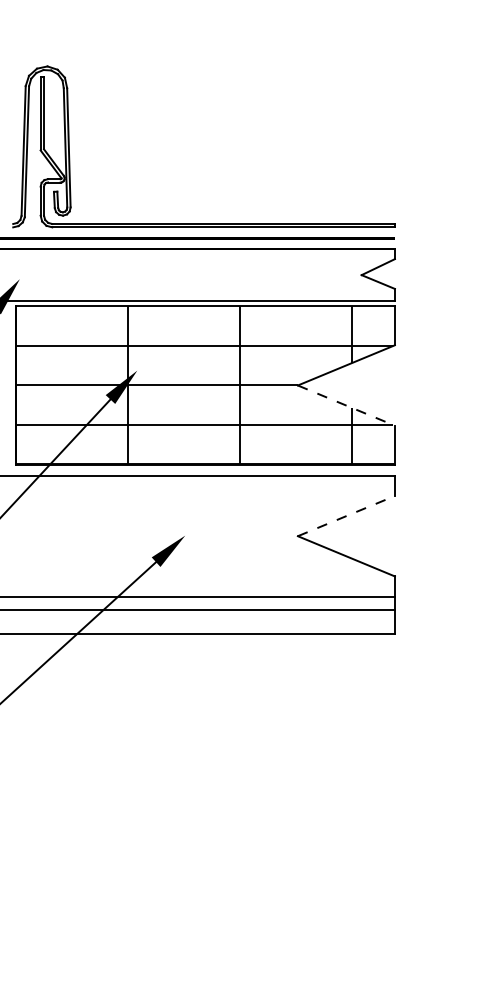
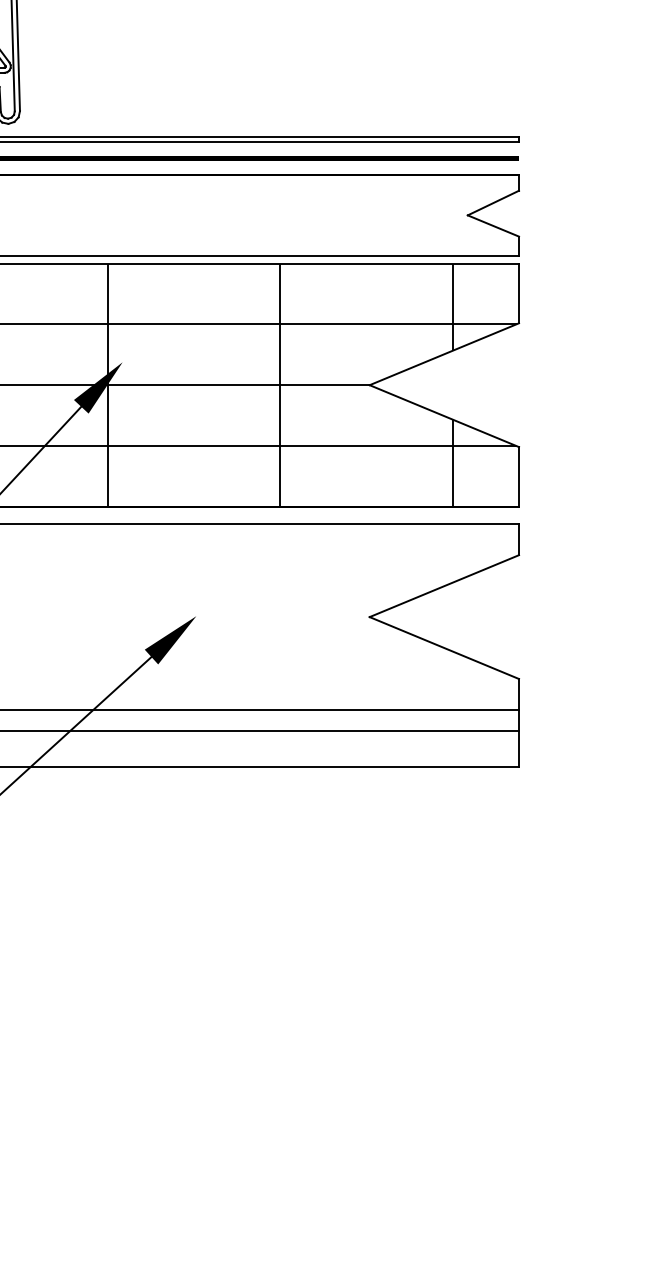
line: (346, 405) -> (444, 415), dashed -> solid
line: (346, 516) -> (444, 586), dashed -> solid

